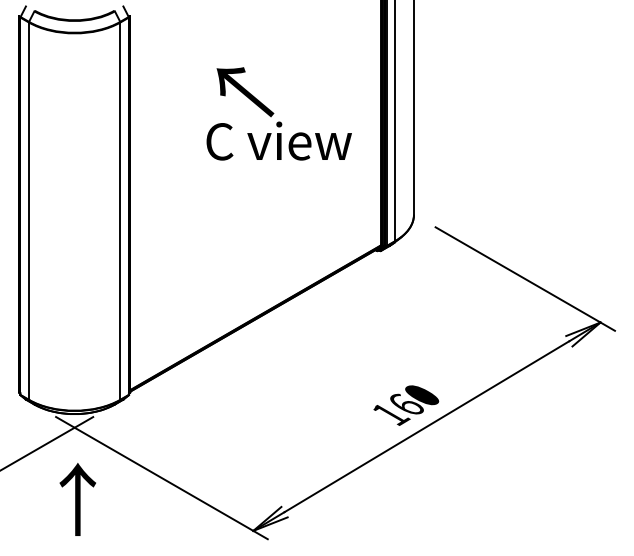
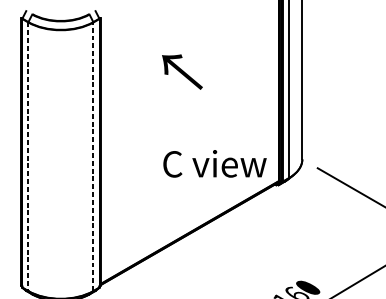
text: (278, 140) -> (214, 163), moved
line: (28, 211) -> (28, 157), solid -> dashed
line: (120, 211) -> (93, 157), solid -> dashed

